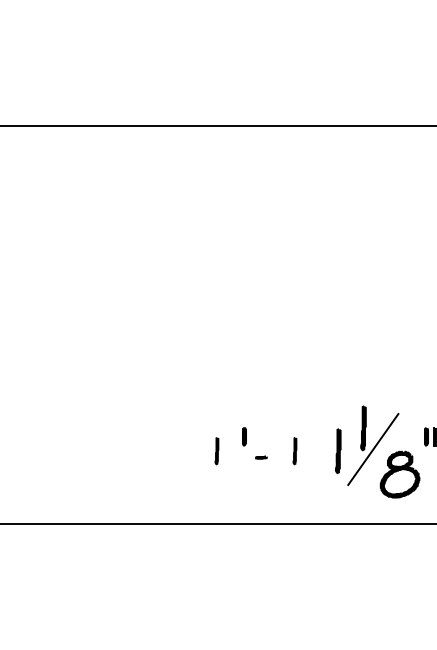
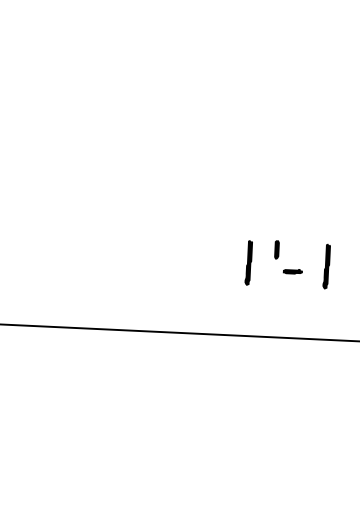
part: (216, 450) -> (248, 262), size x1.67
part: (294, 450) -> (326, 265), size x1.67
part: (261, 457) -> (293, 271), size x1.67

